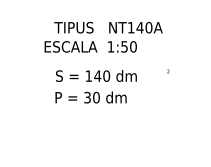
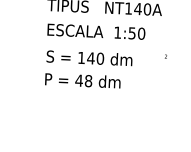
text: (90, 46) -> (96, 31), moved
text: (91, 97) -> (83, 80), 30 -> 48

